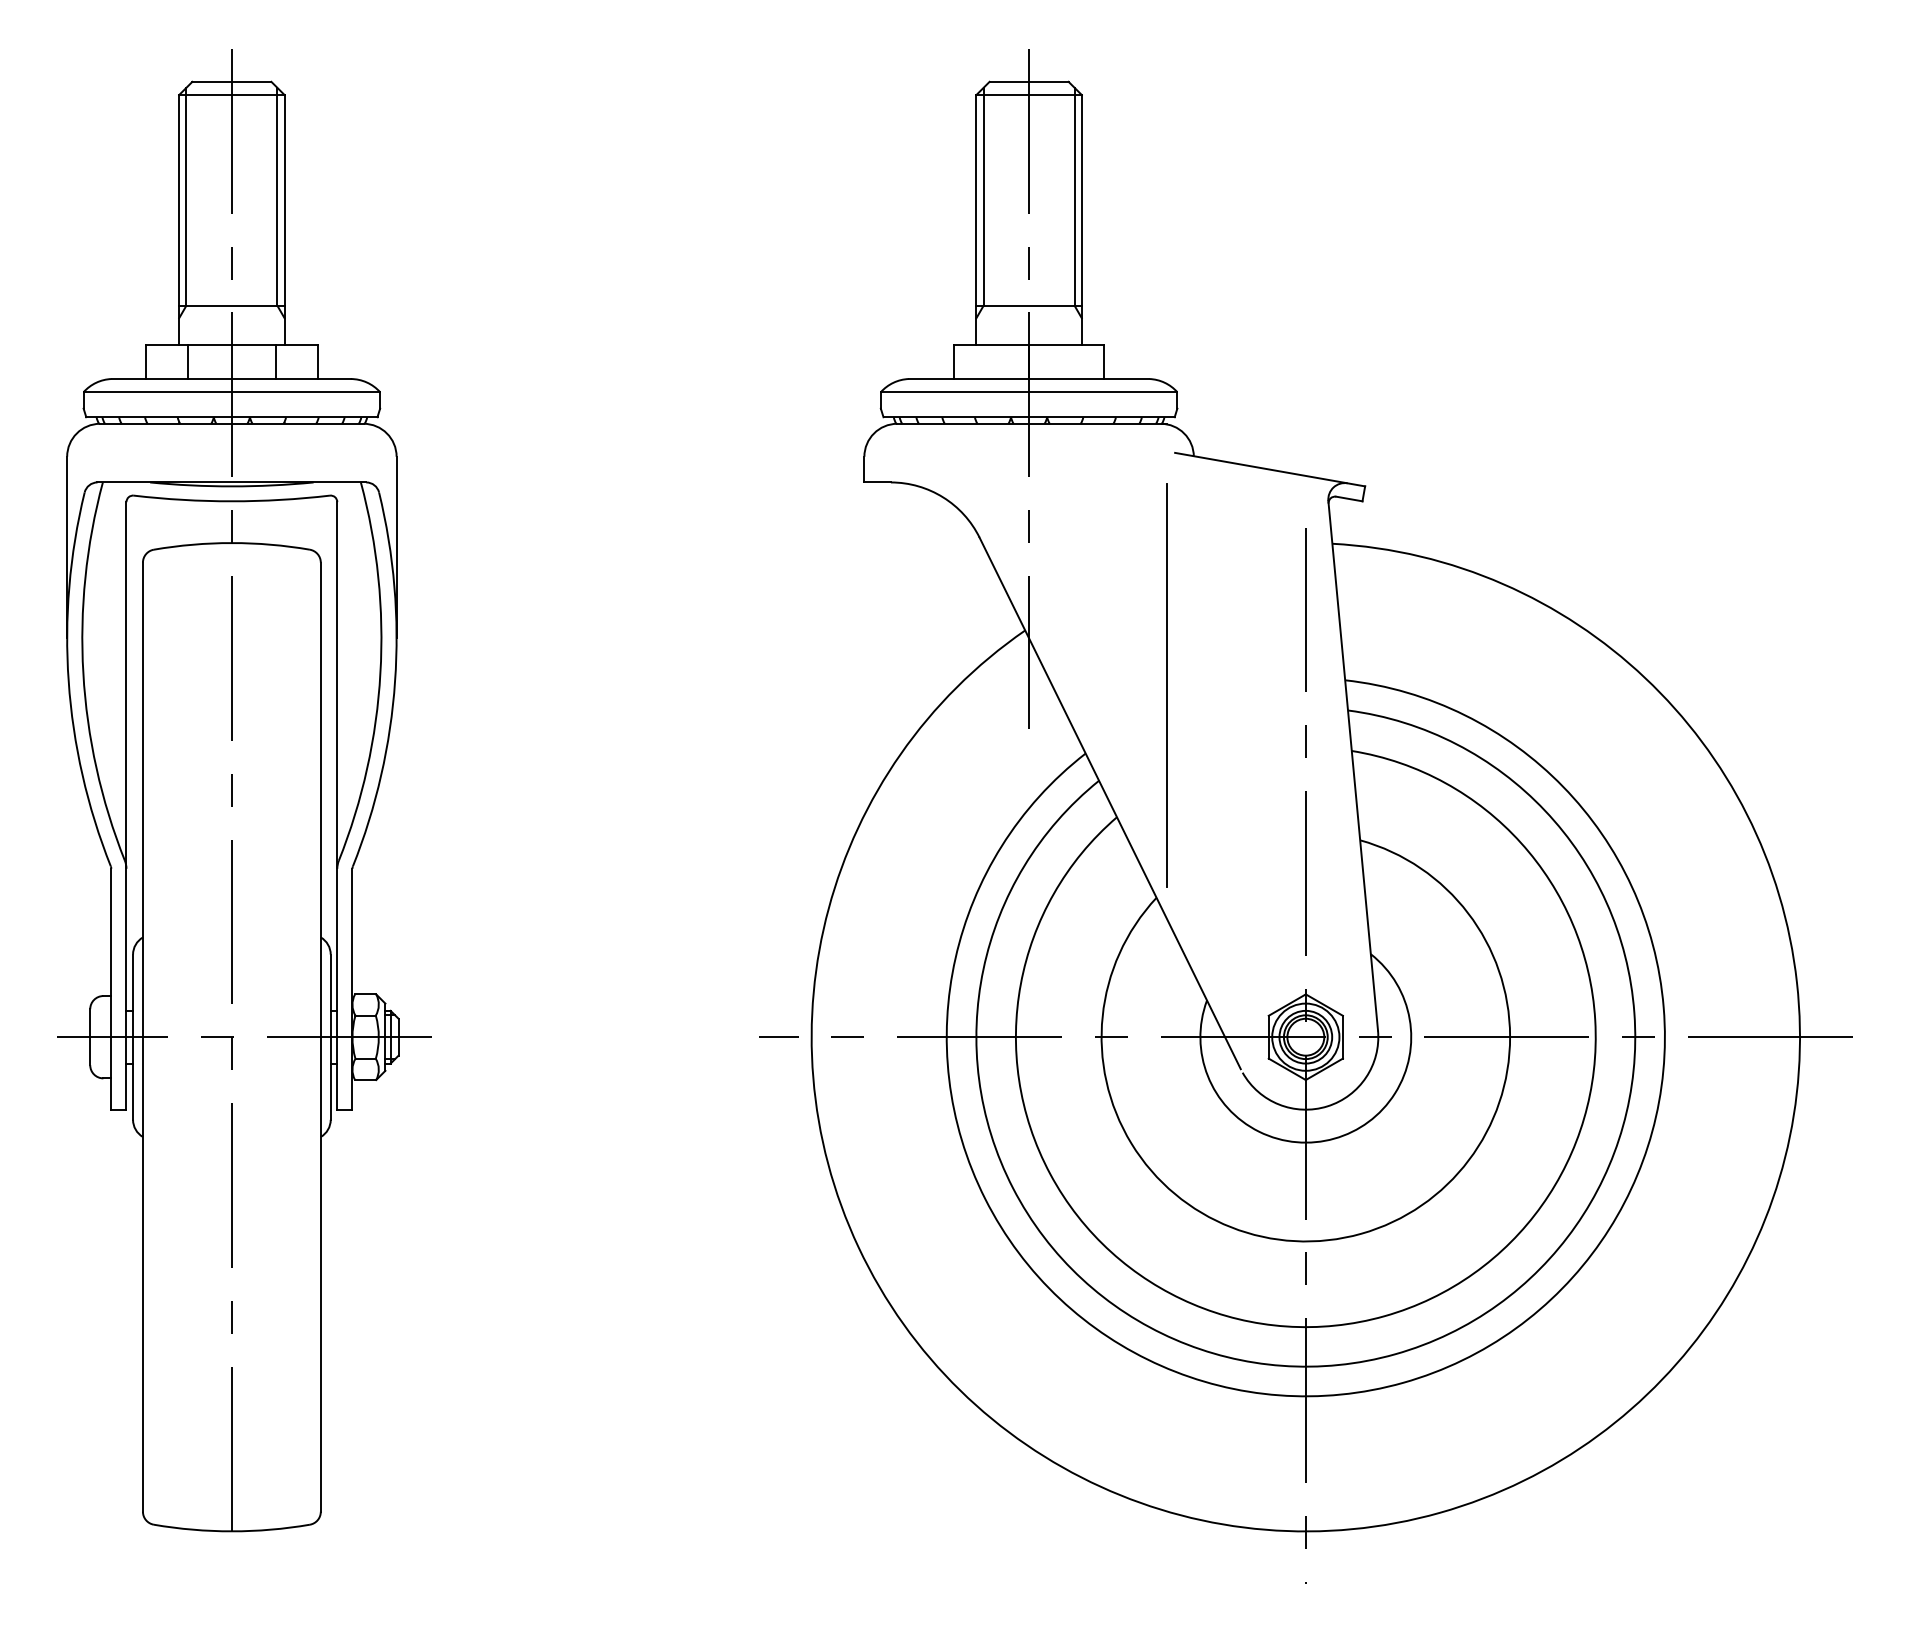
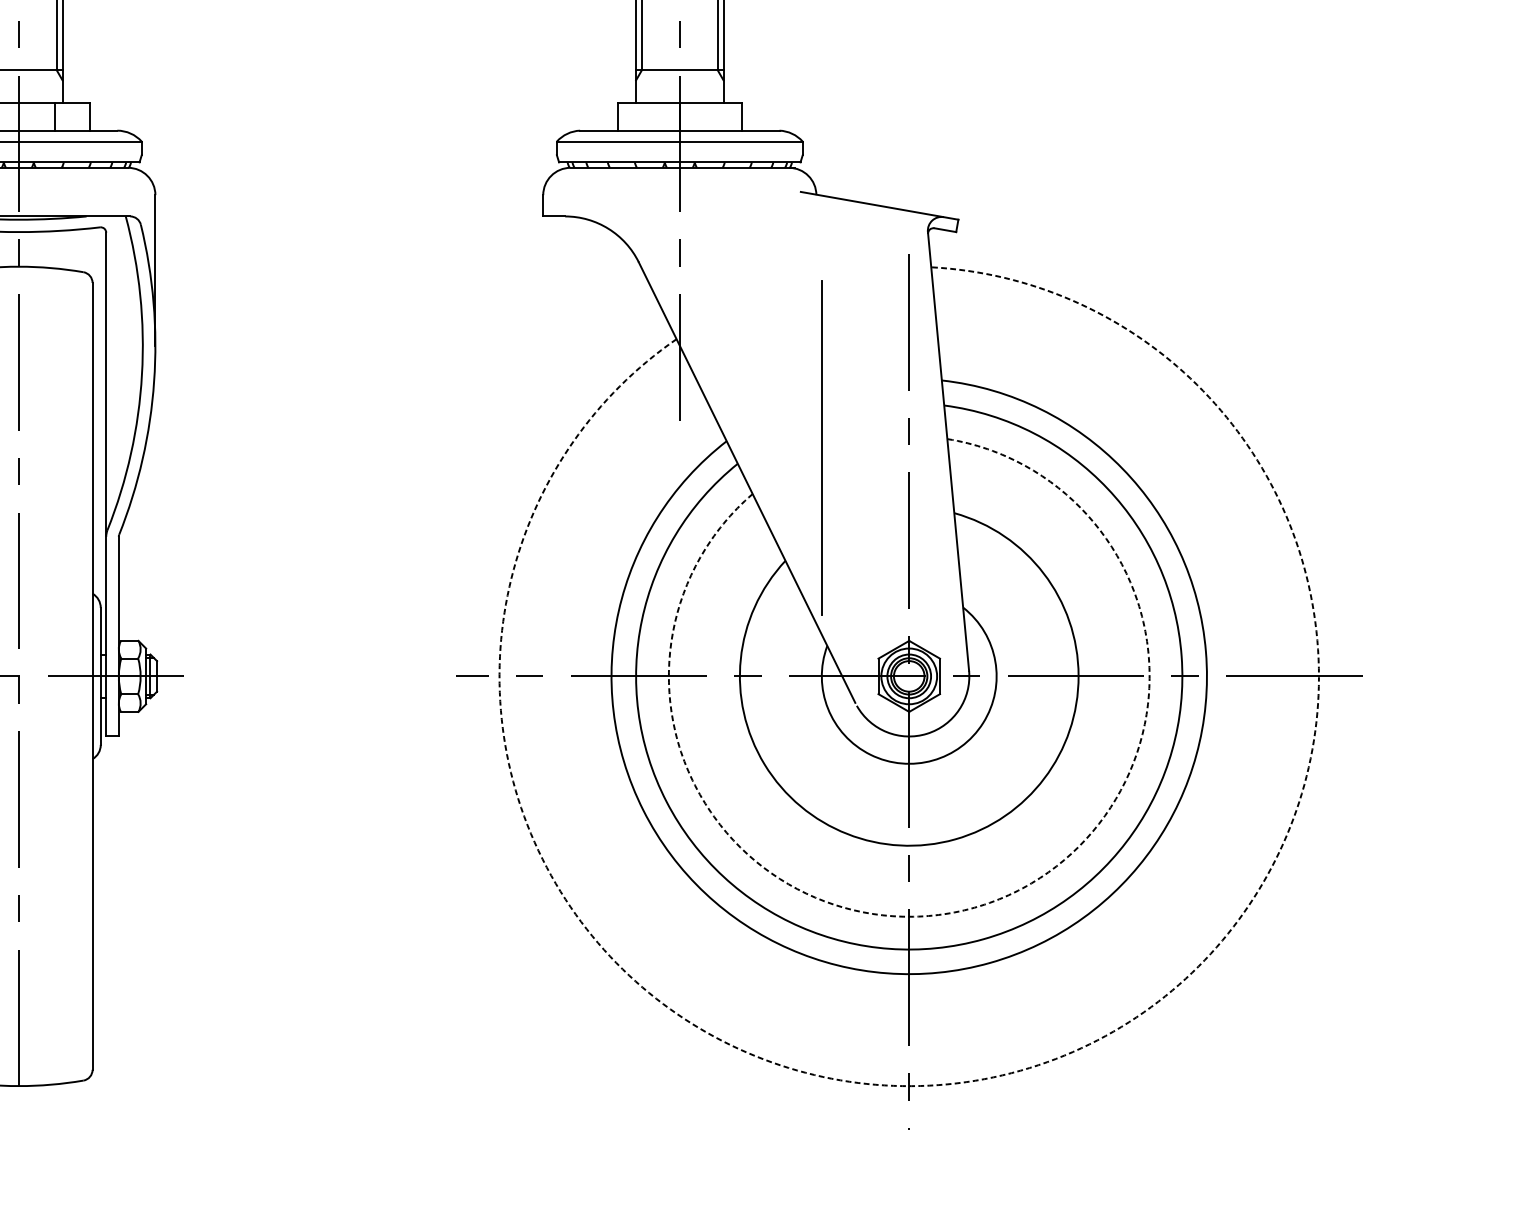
line: (1166, 685) -> (821, 447), moved
arc: (1384, 1316) -> (974, 907), solid -> dashed
arc: (1440, 1512) -> (1020, 1070), solid -> dashed

